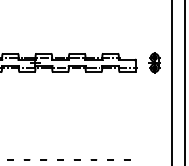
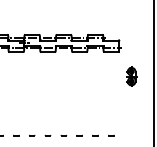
part: (154, 62) -> (131, 76), moved

